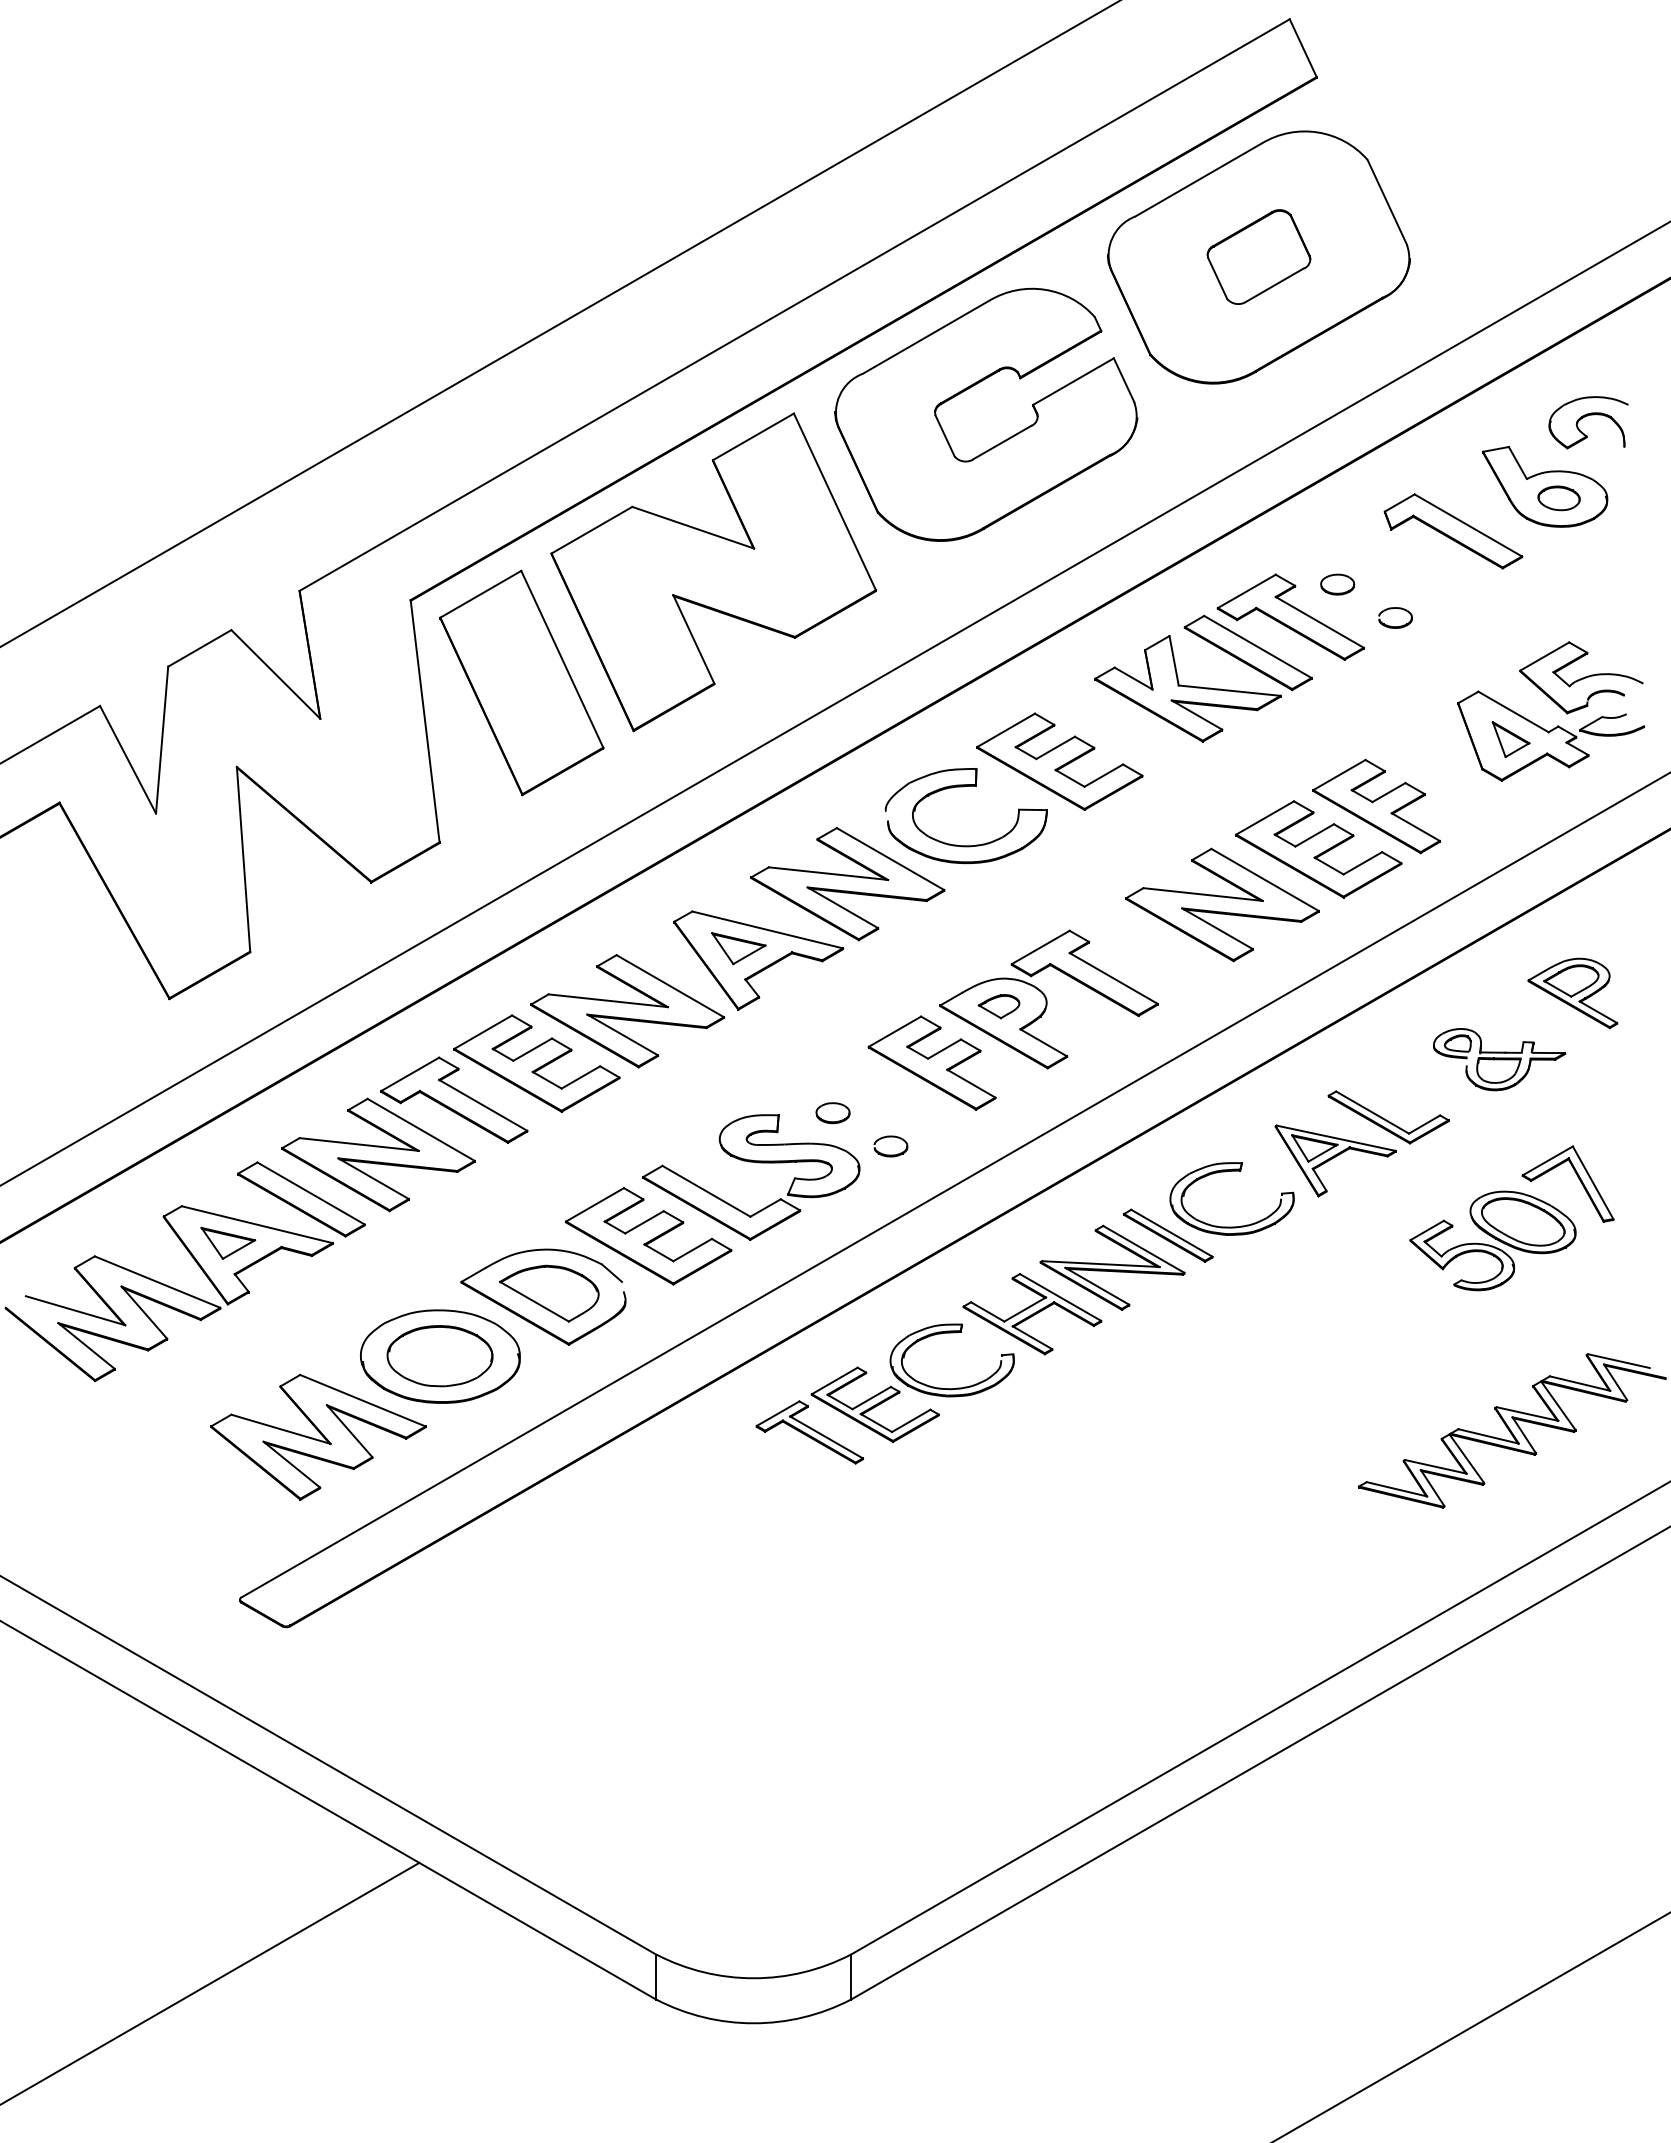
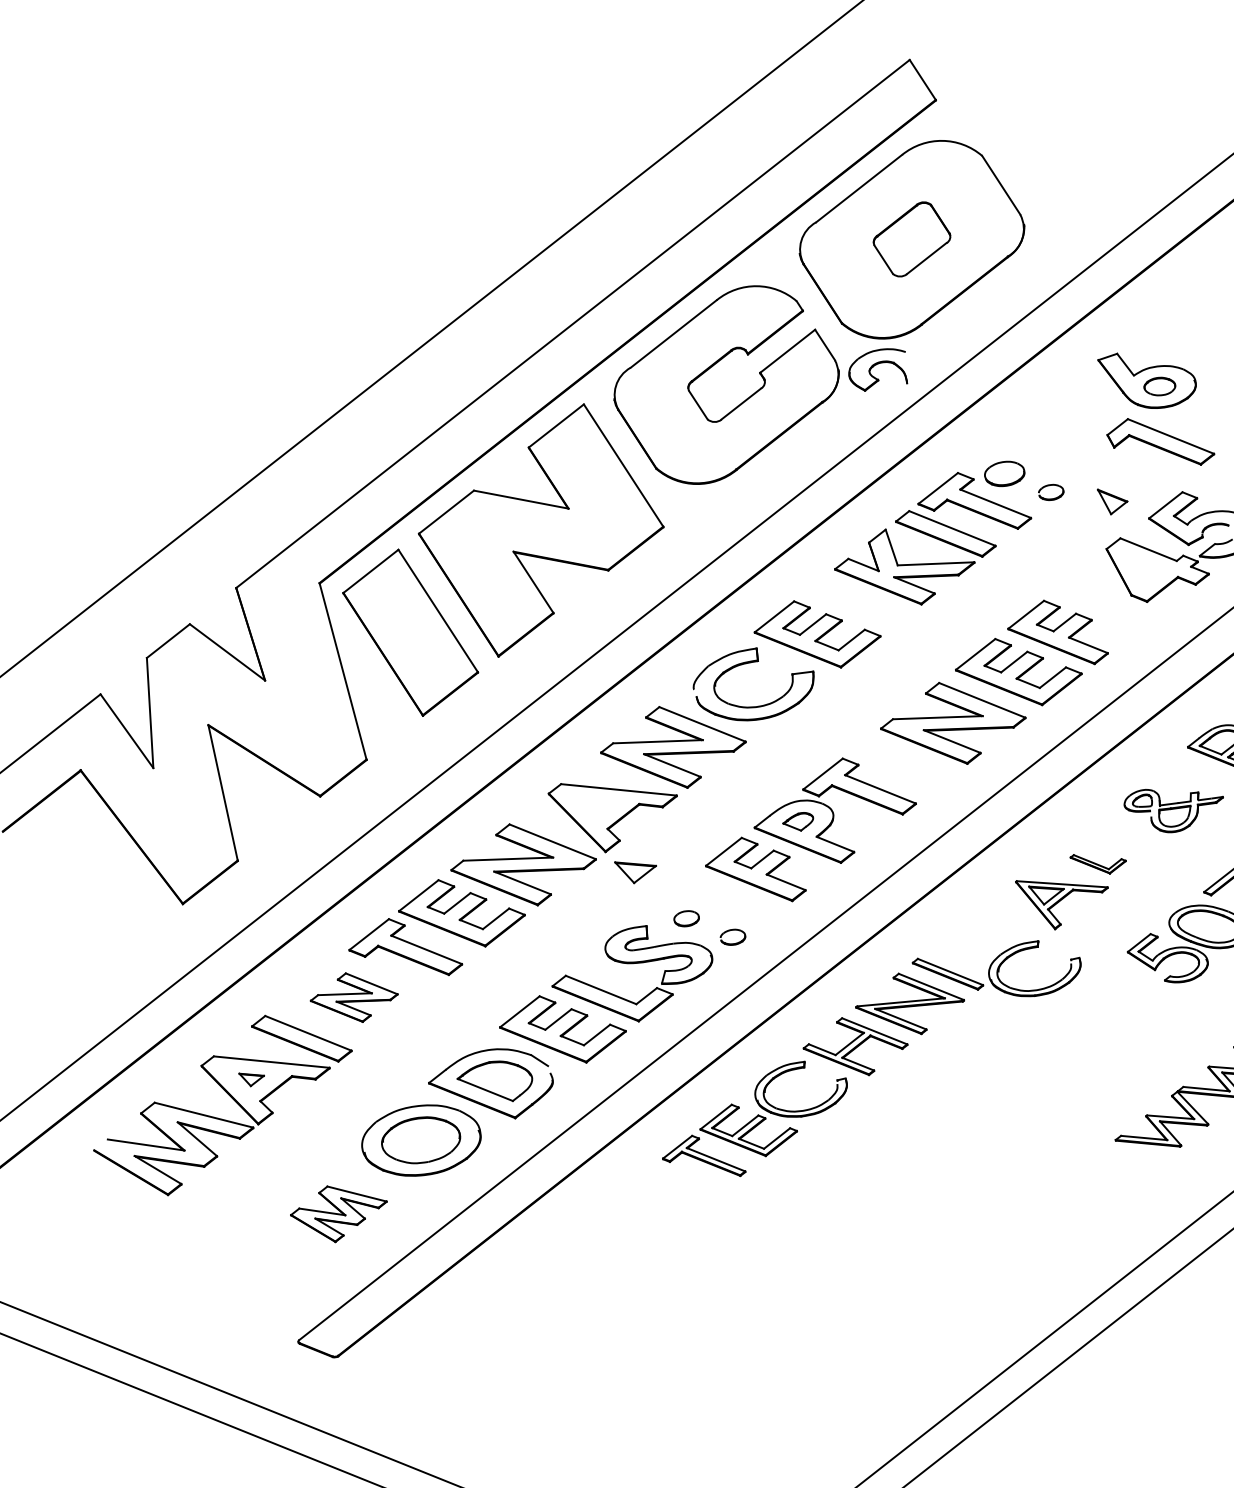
part: (1588, 422) -> (877, 369), moved
part: (1453, 531) -> (1160, 442), moved
part: (1337, 584) -> (1004, 473), size x1.6
part: (1510, 739) -> (1112, 500), moved
part: (738, 948) -> (636, 870), moved
part: (1388, 1117) -> (1098, 863), size x0.6
part: (378, 1154) -> (354, 997), size x0.6
part: (1225, 1172) -> (1027, 949), moved
part: (228, 1242) -> (252, 1078), size x0.6
part: (318, 1436) -> (339, 1212), size x0.6

